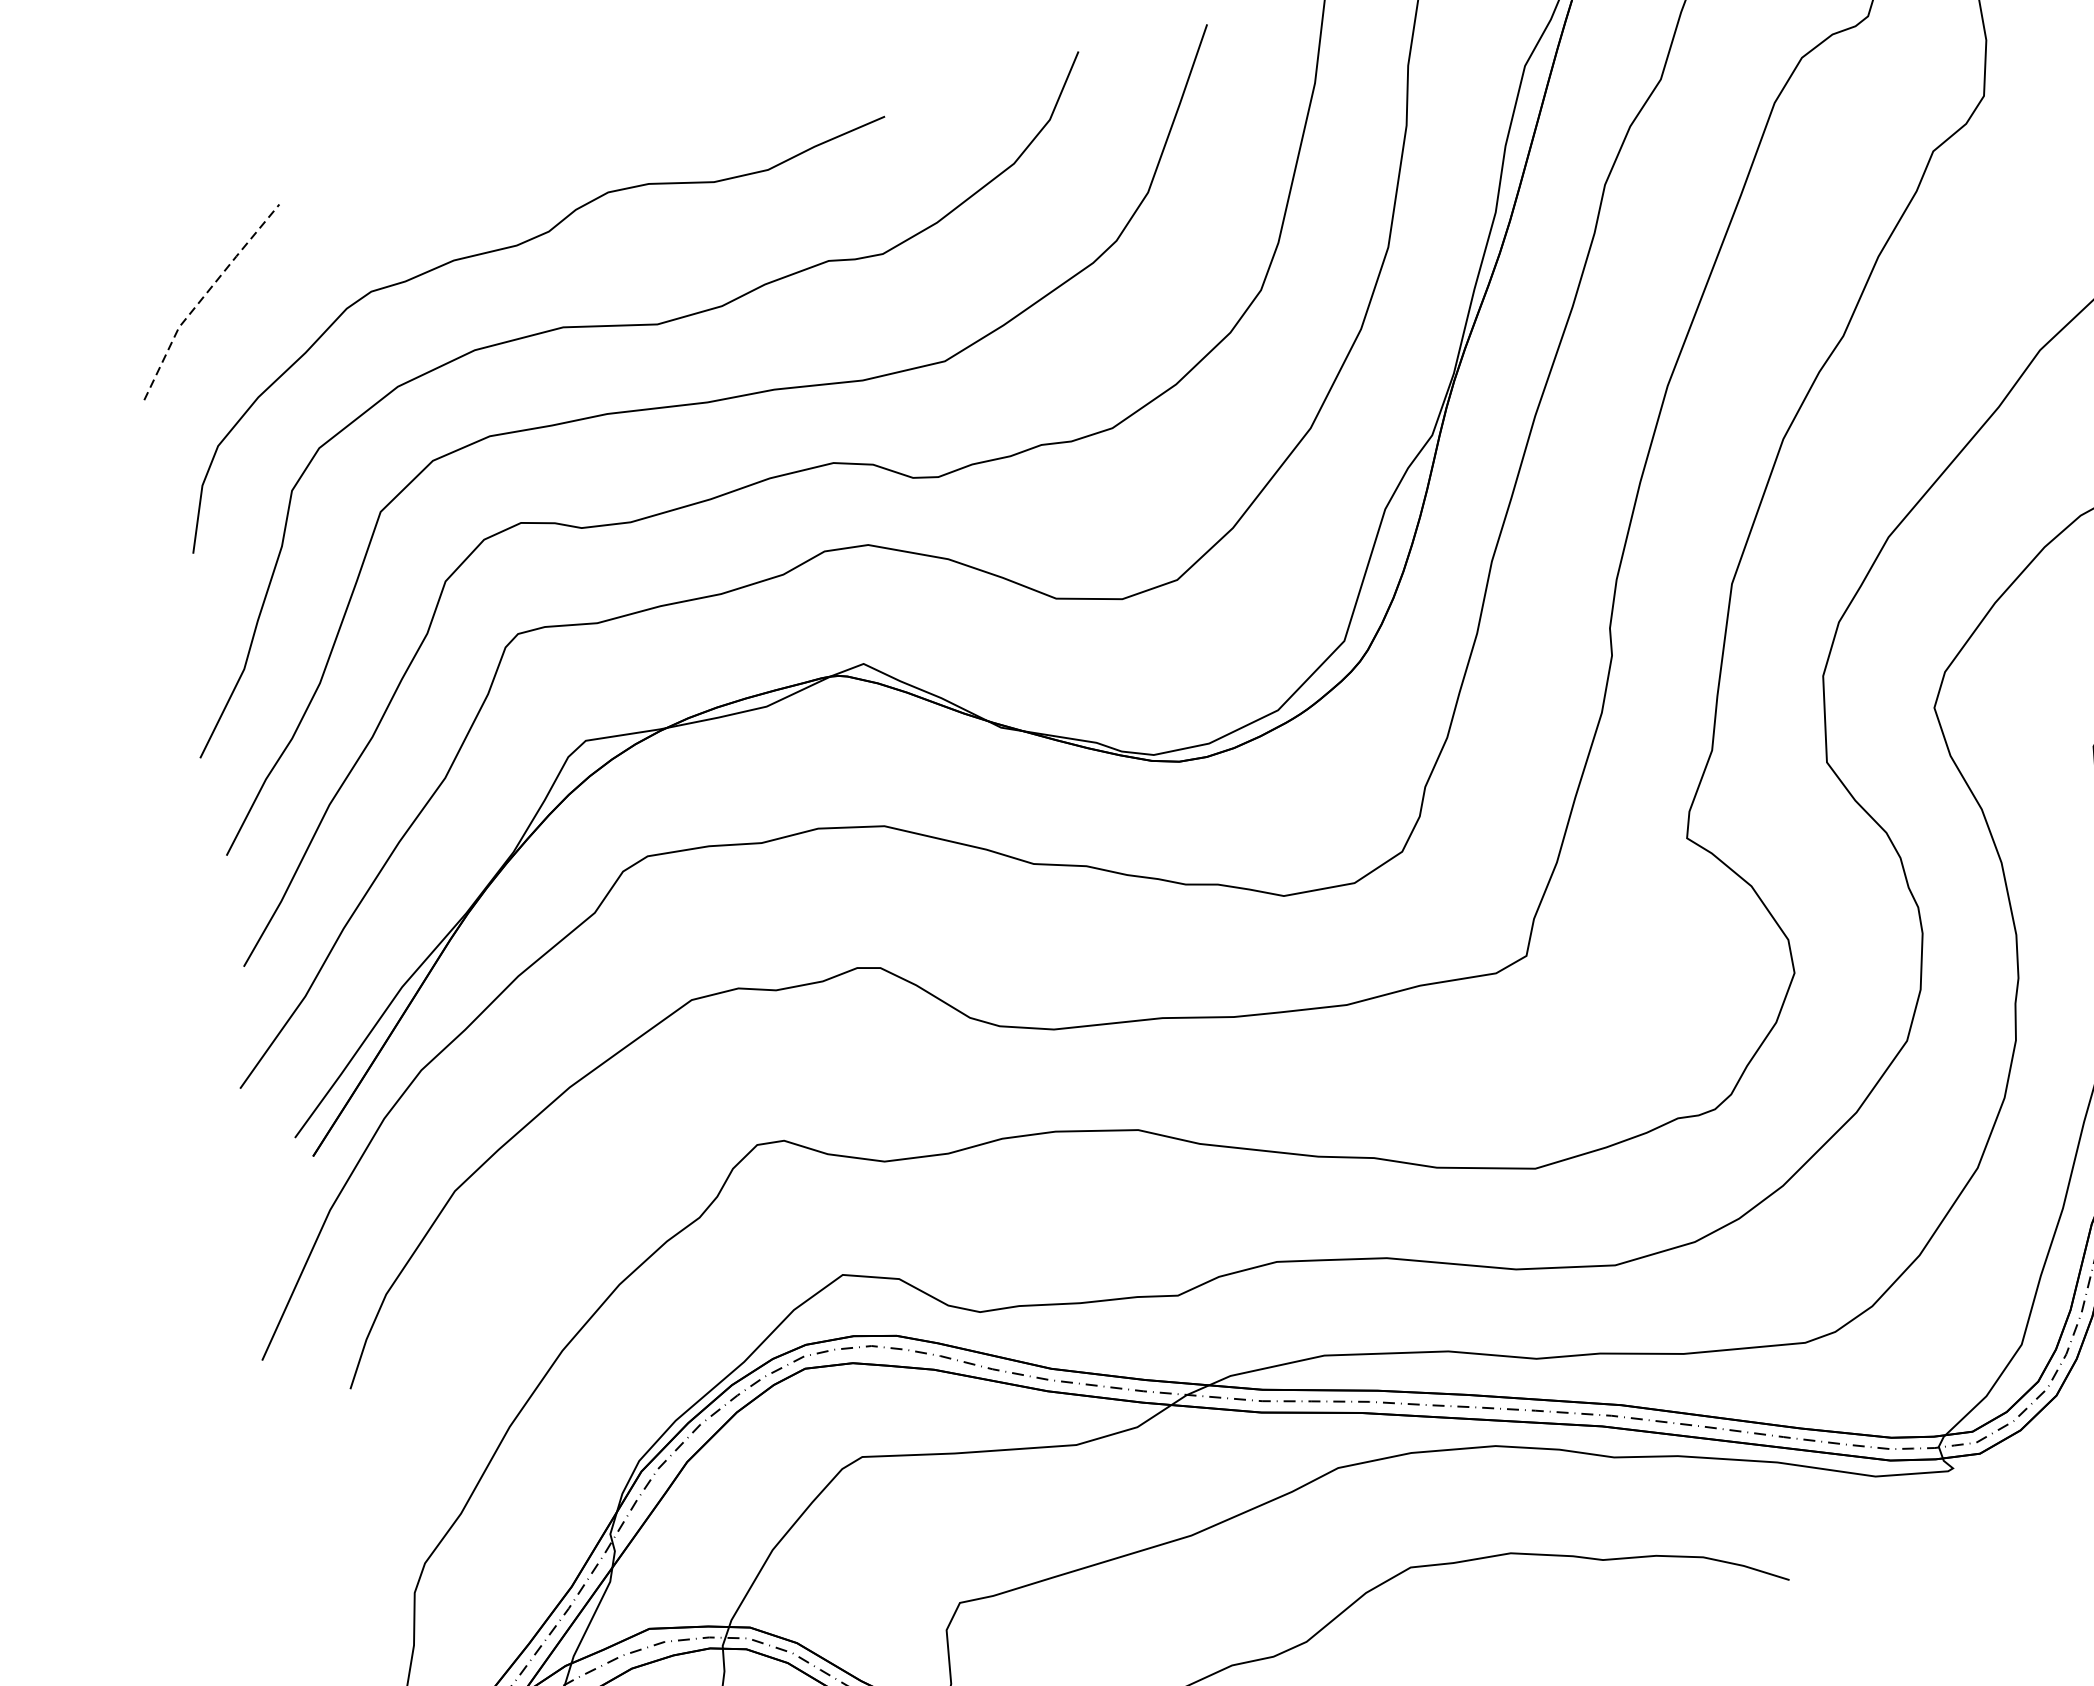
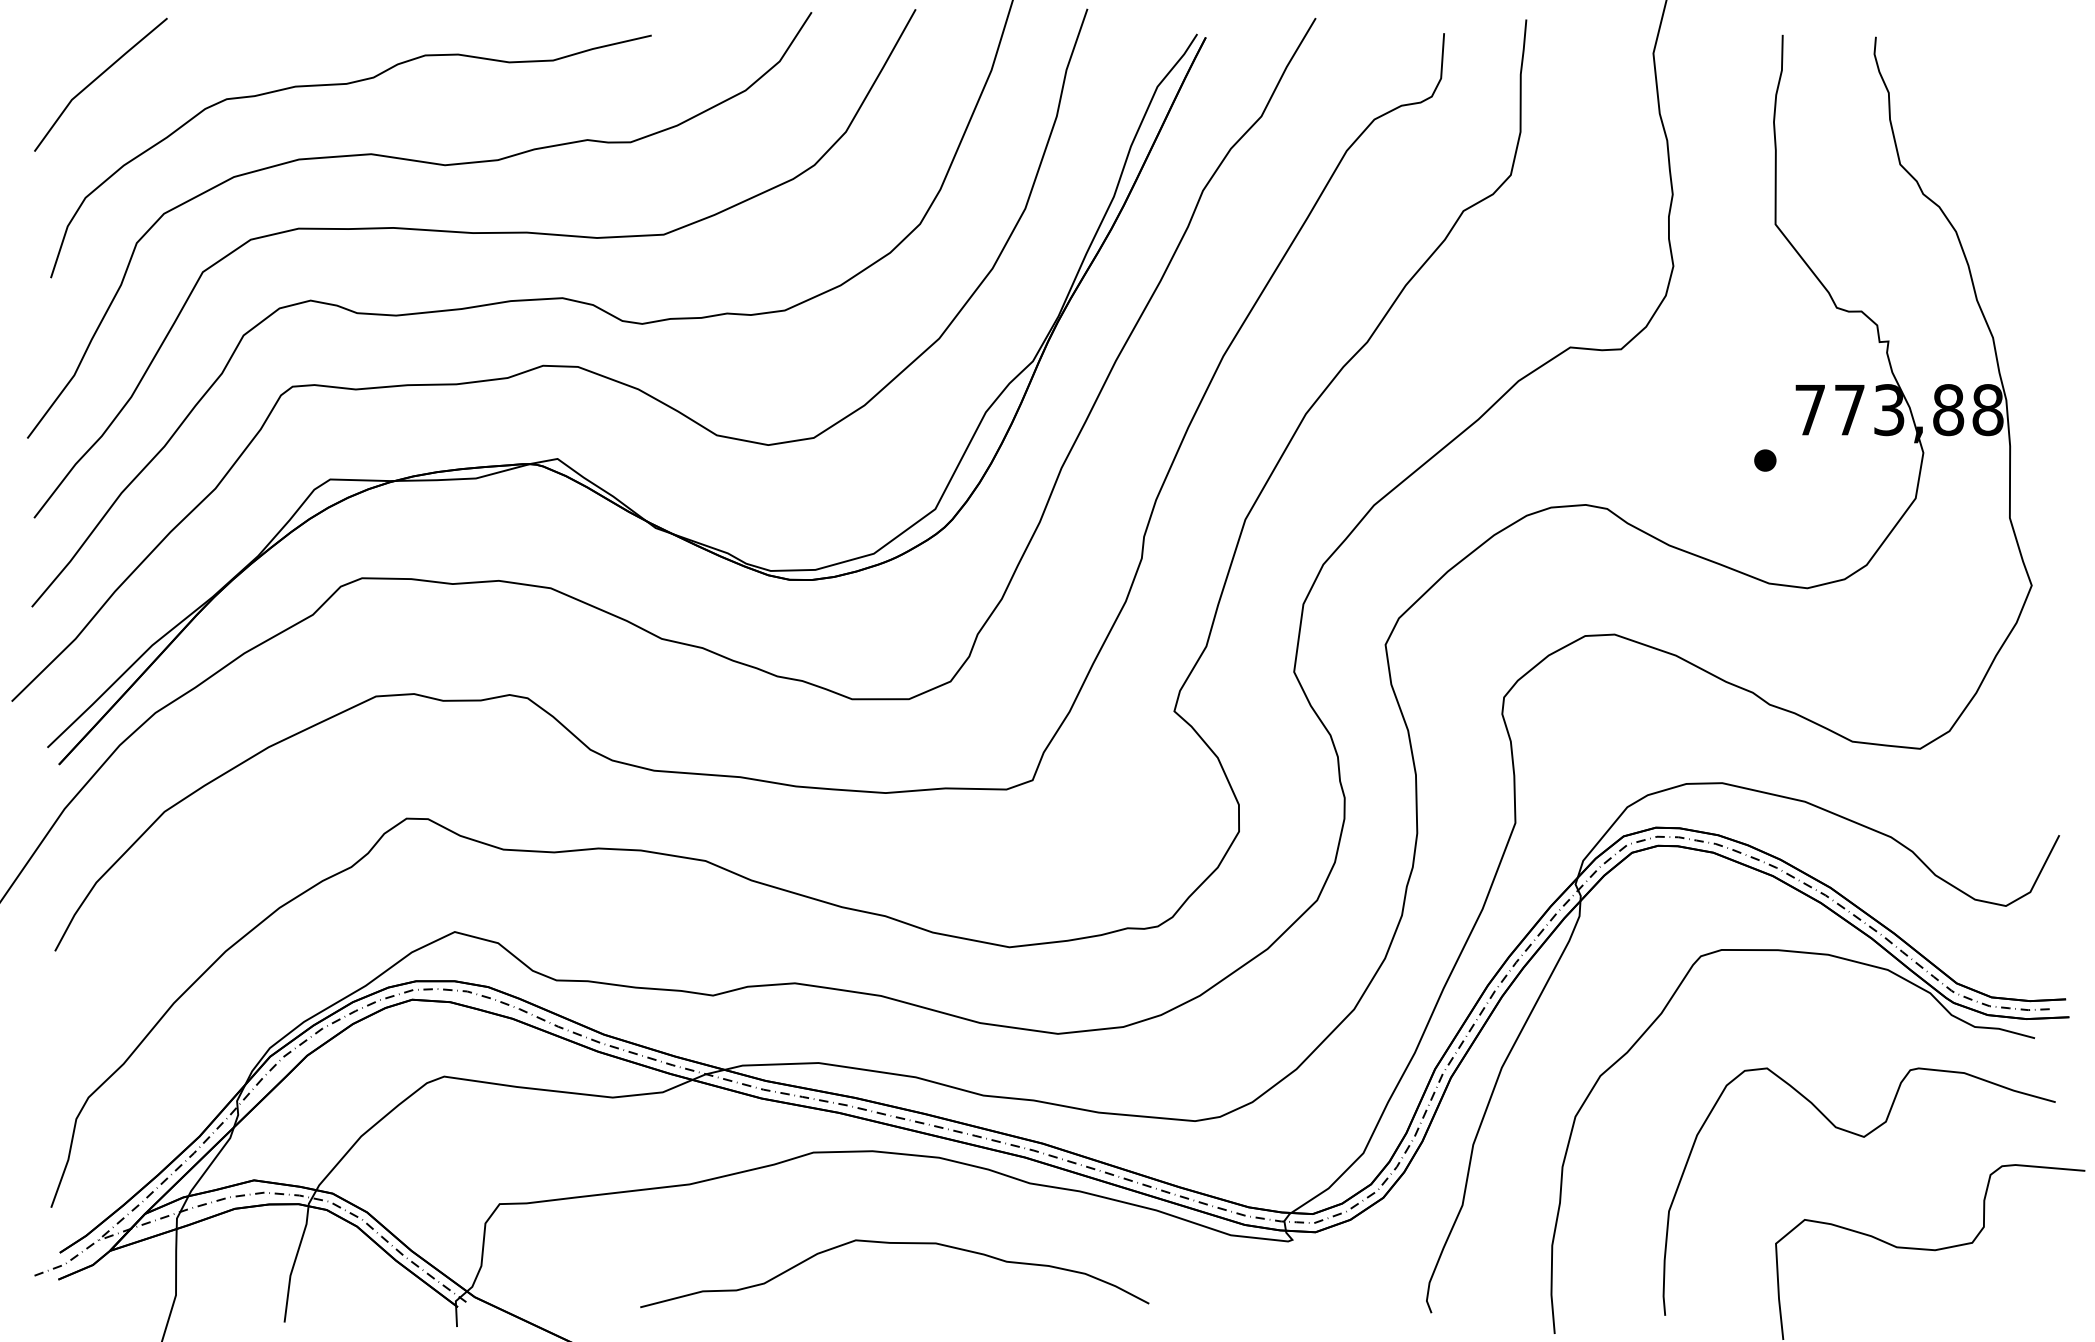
line: (203, 296) -> (95, 79), dashed -> solid

